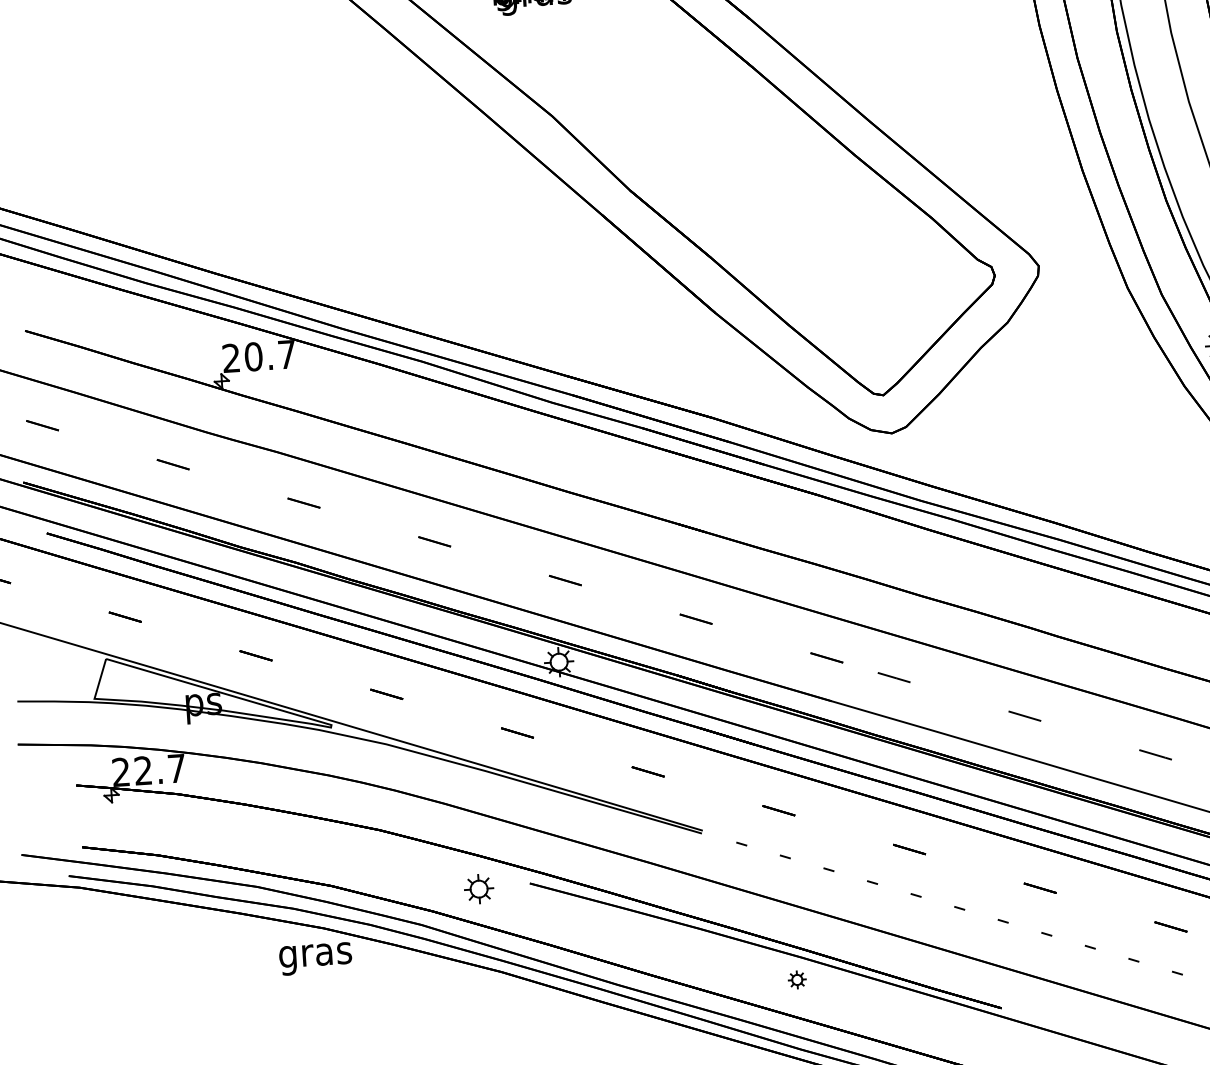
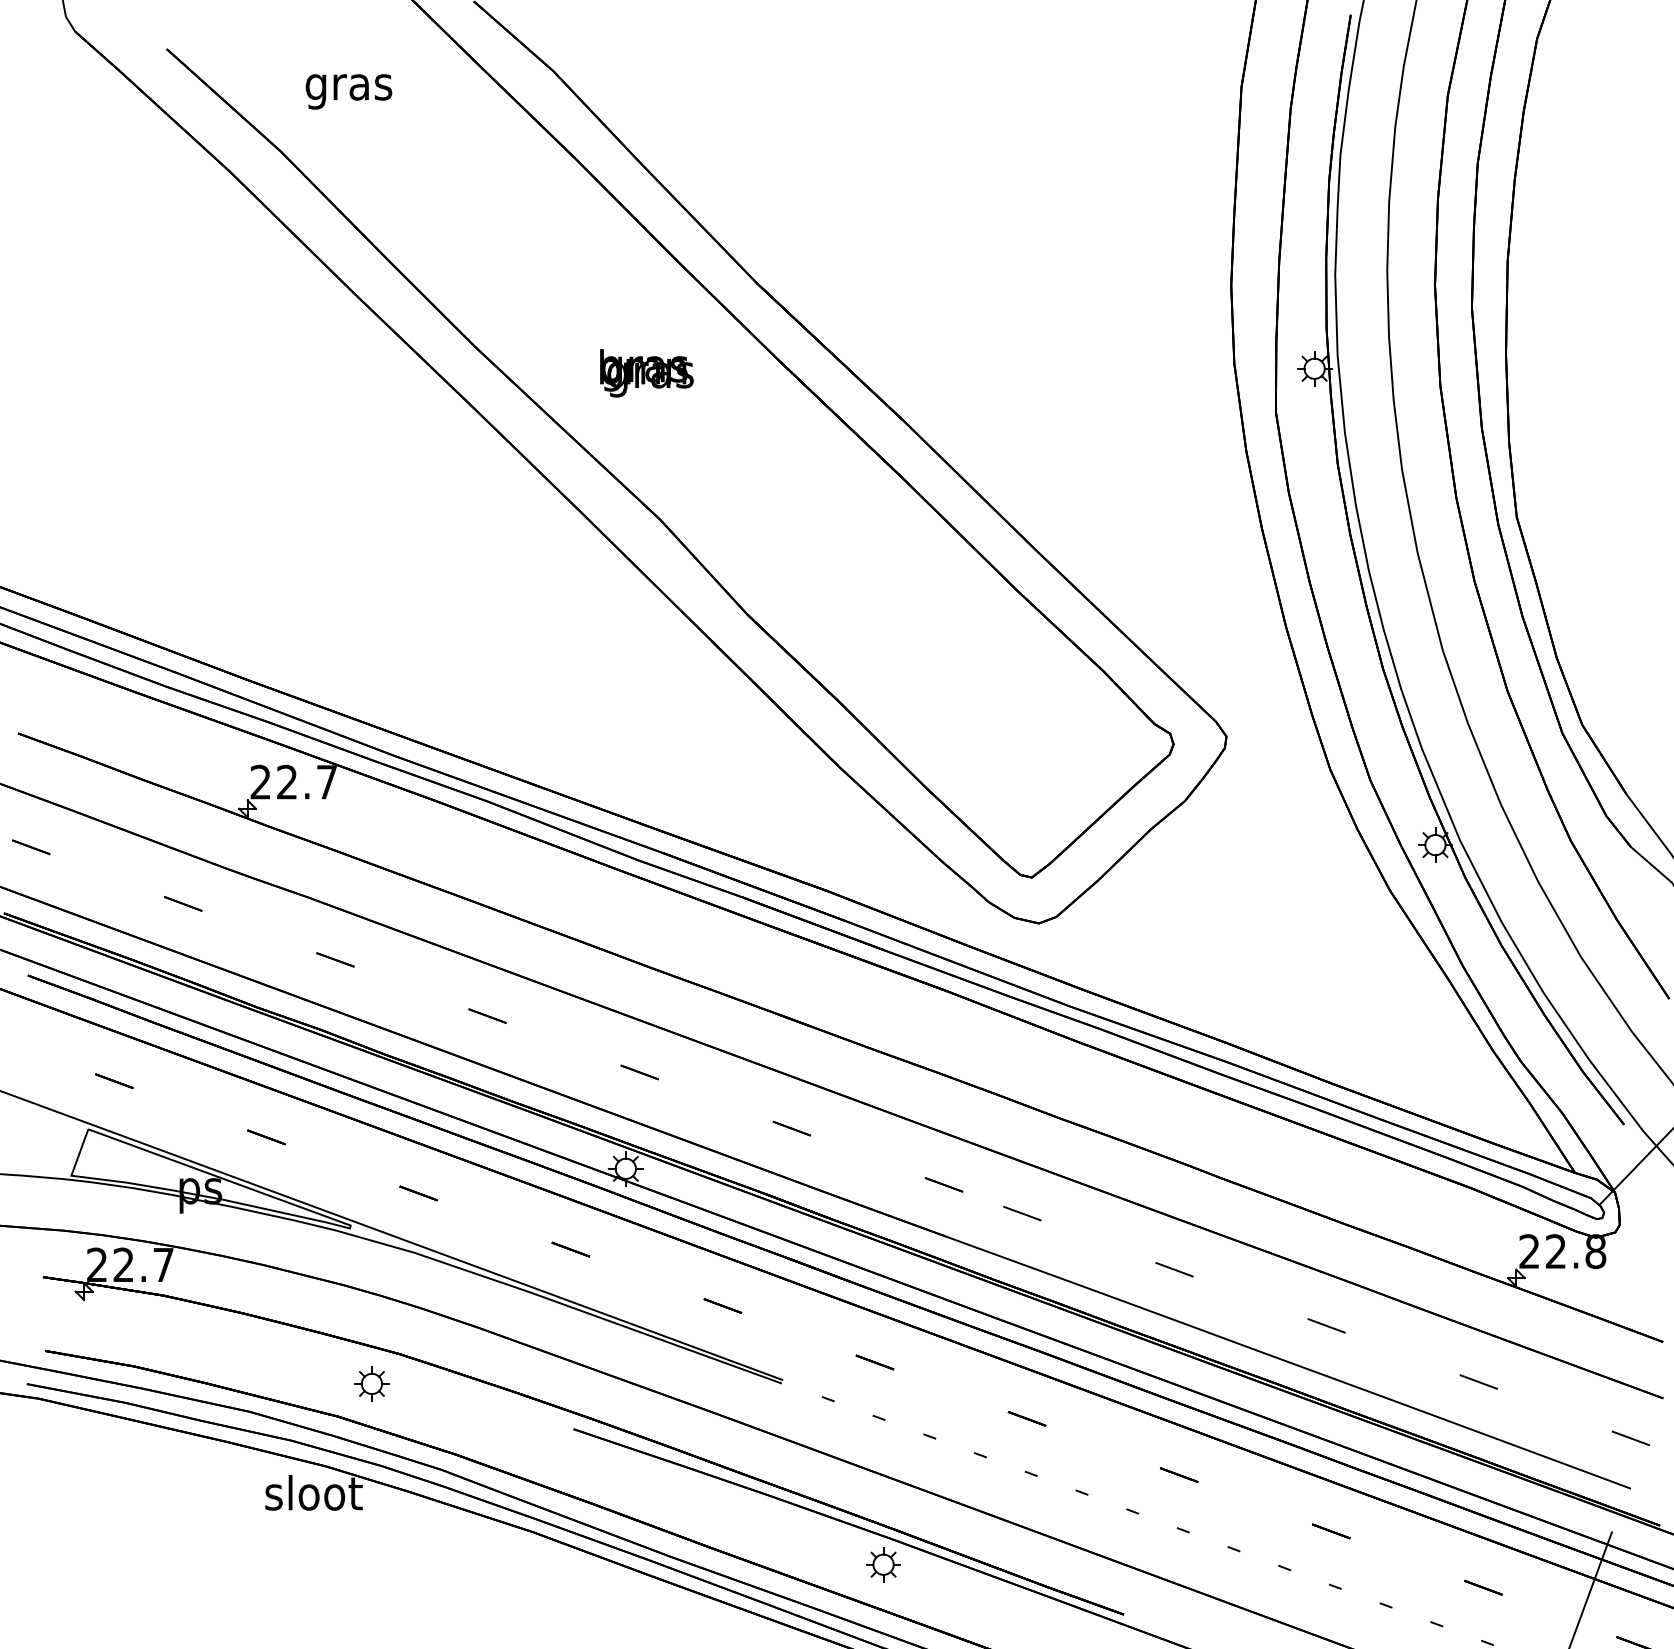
text: (252, 356) -> (286, 781), 20.7 -> 22.7
part: (478, 888) -> (371, 1383), moved
text: (315, 955) -> (313, 1497), gras -> sloot
part: (797, 979) -> (883, 1564), size x1.67

